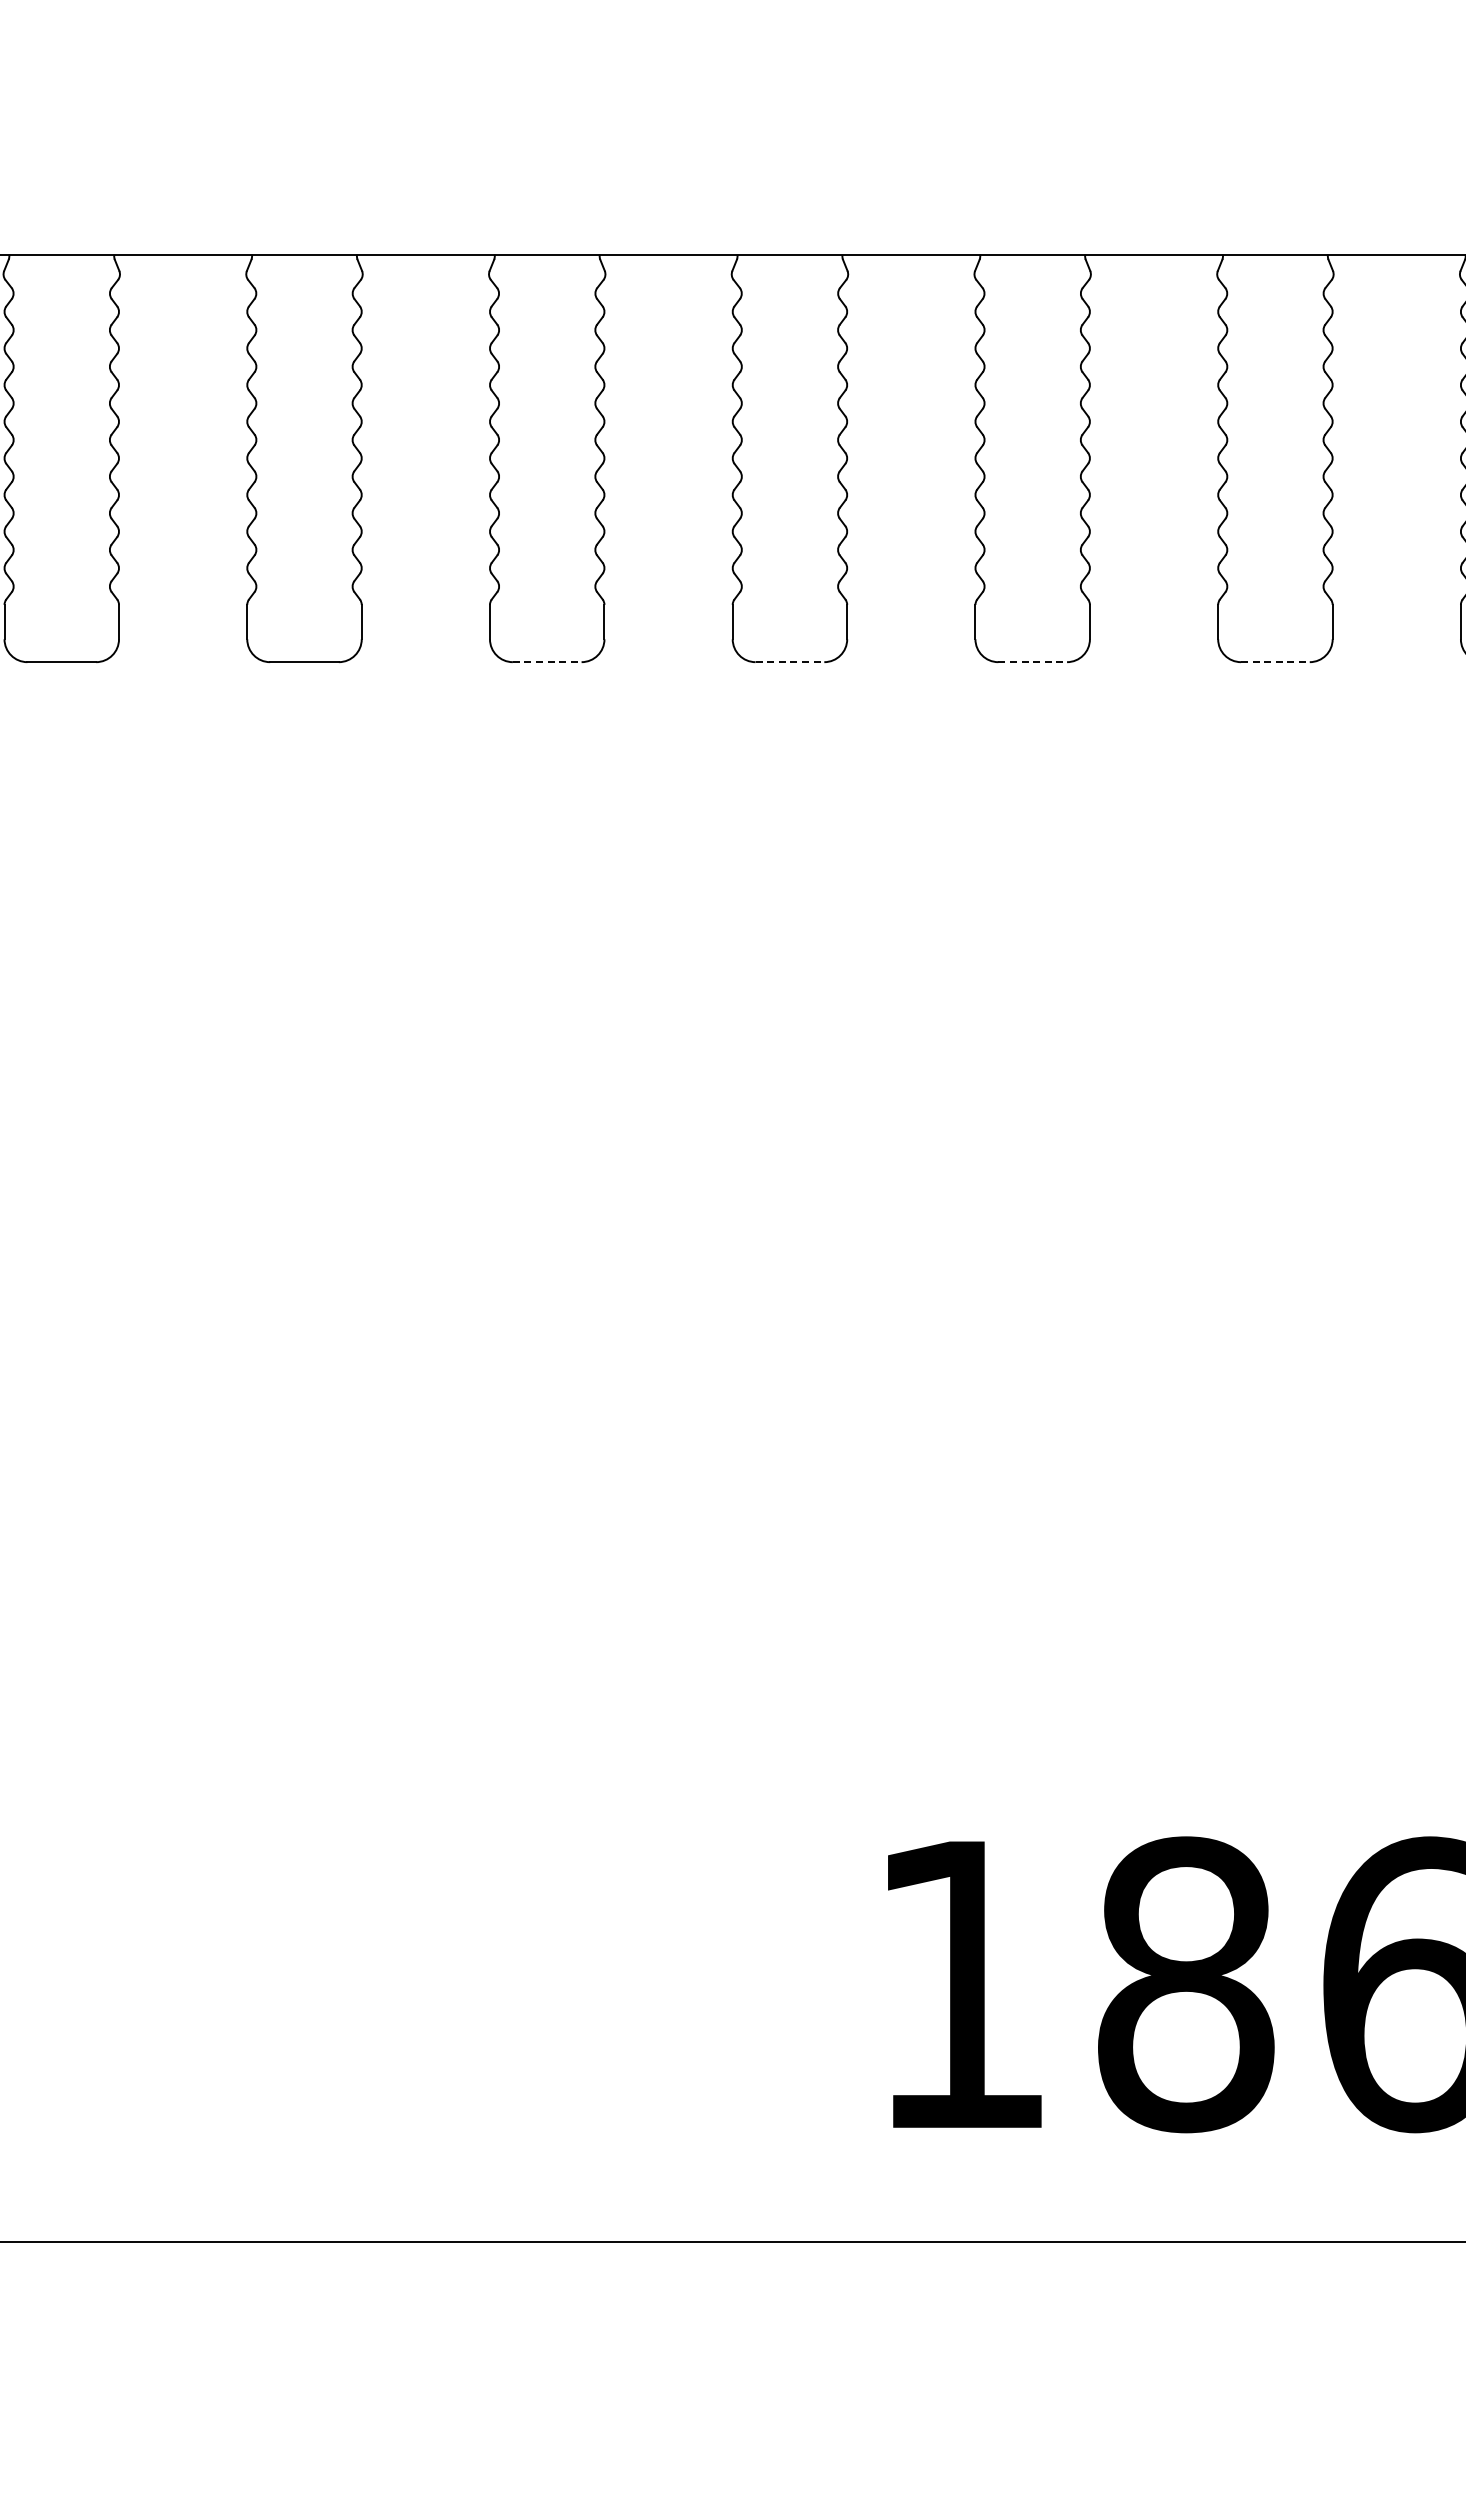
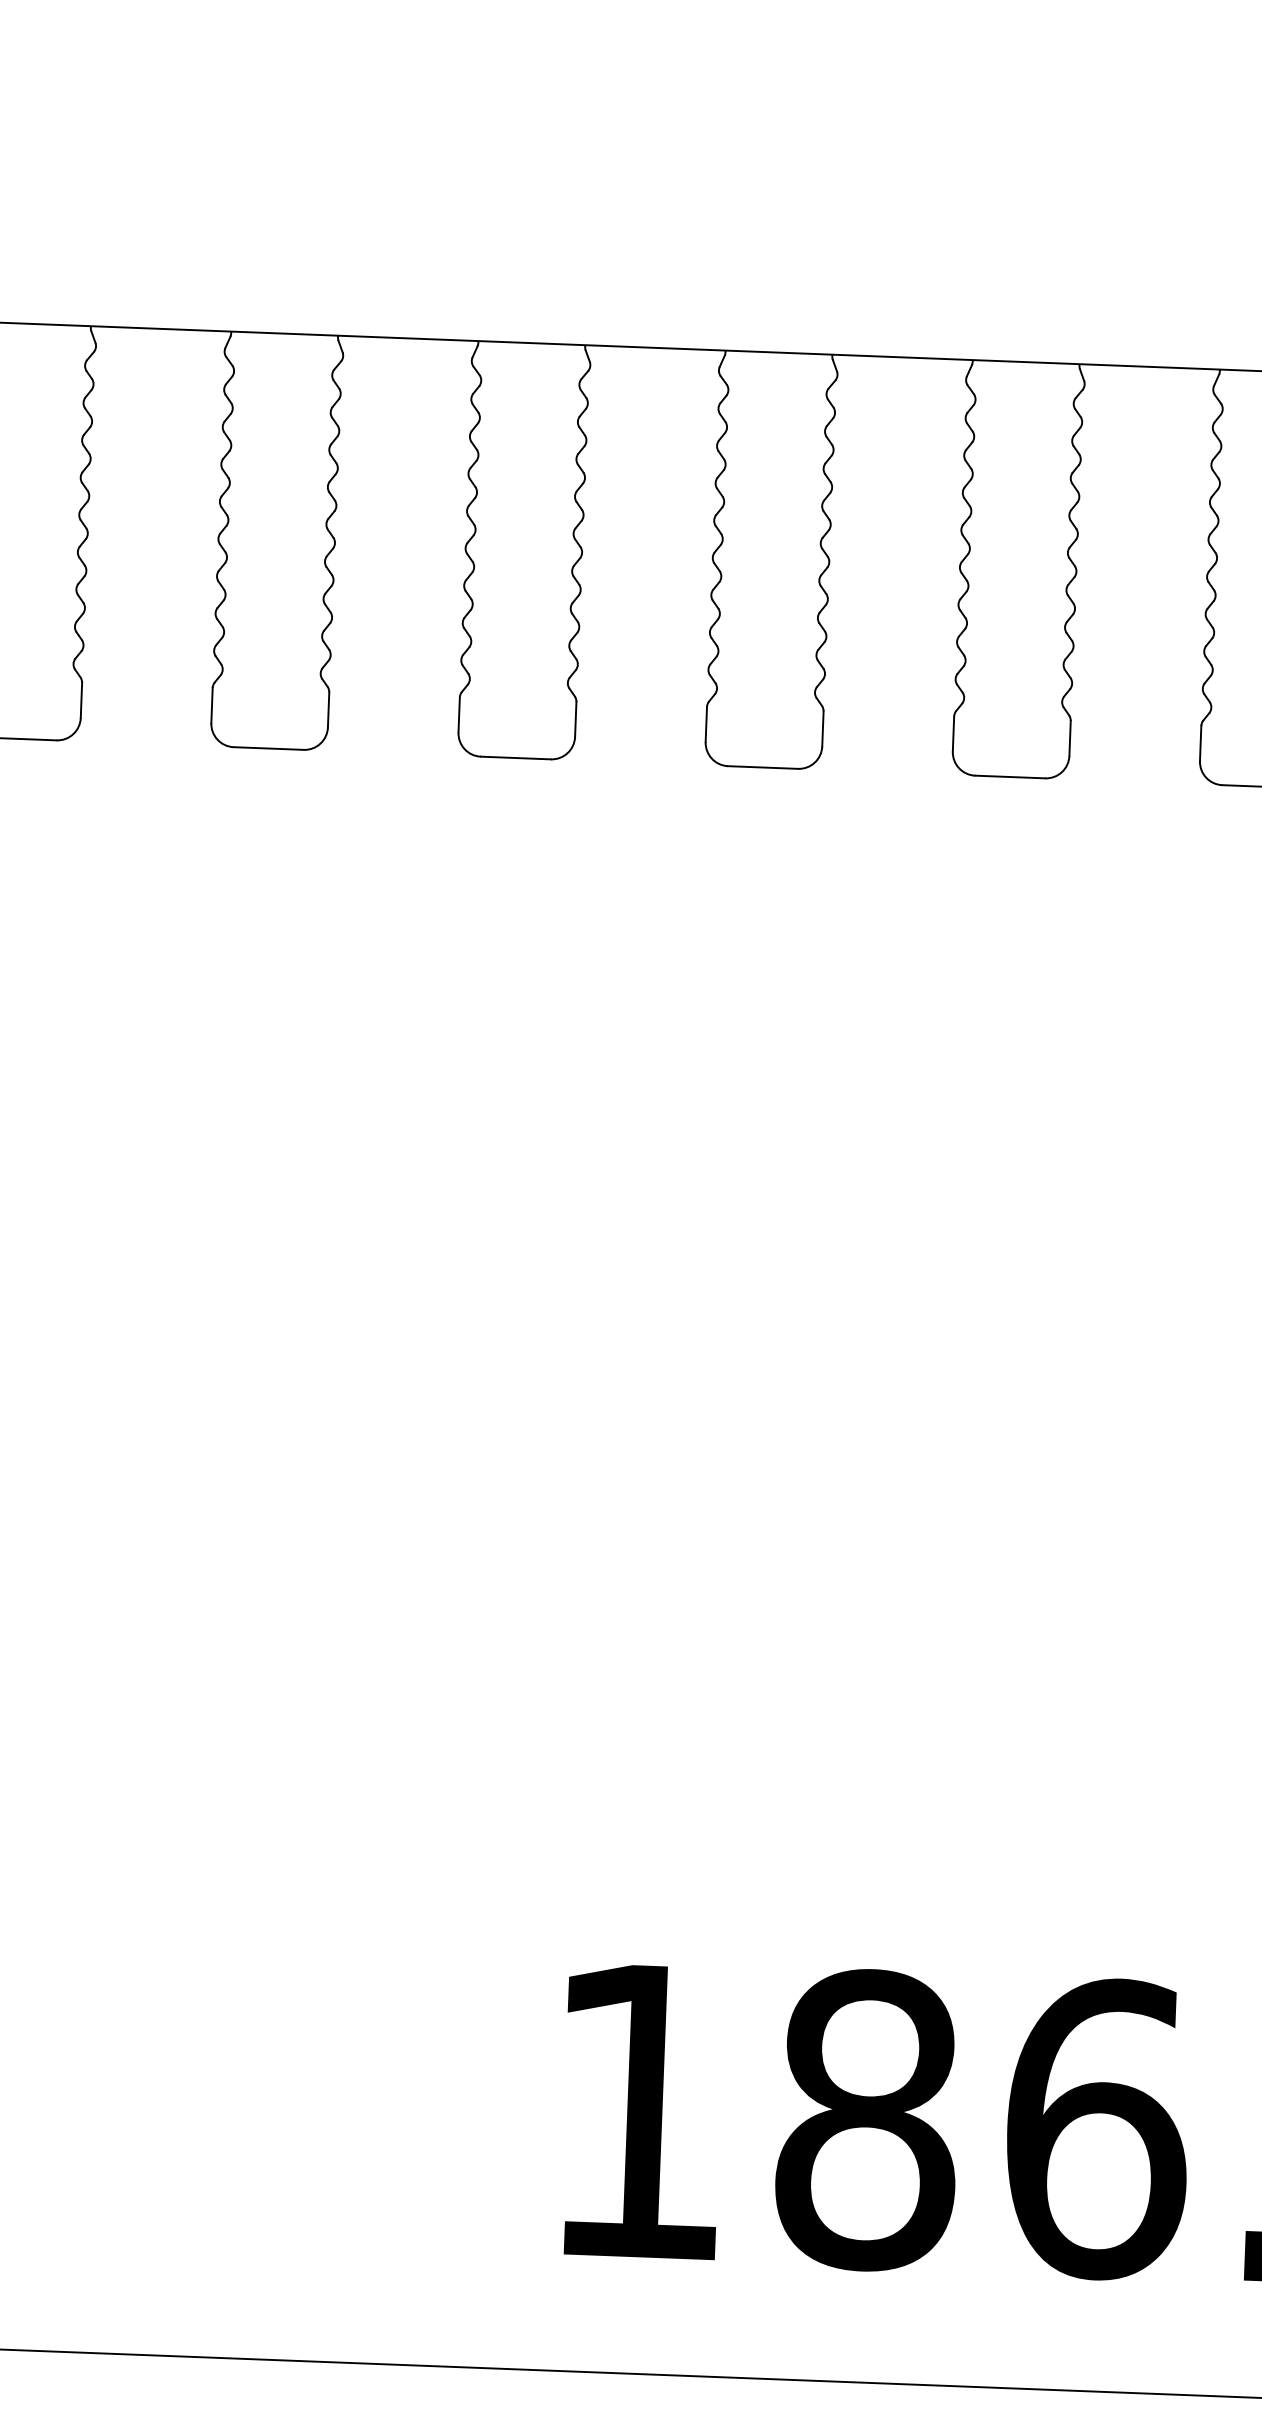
line: (547, 662) -> (269, 748), dashed -> solid
line: (790, 662) -> (516, 758), dashed -> solid
line: (1033, 662) -> (763, 767), dashed -> solid
line: (1275, 662) -> (1010, 777), dashed -> solid

